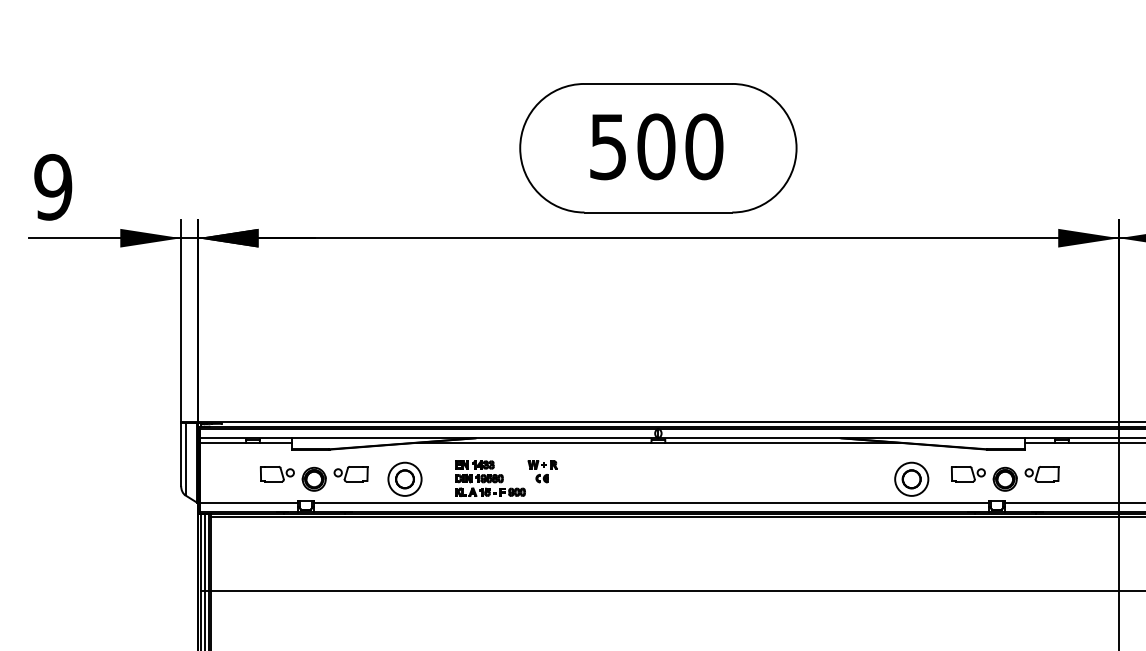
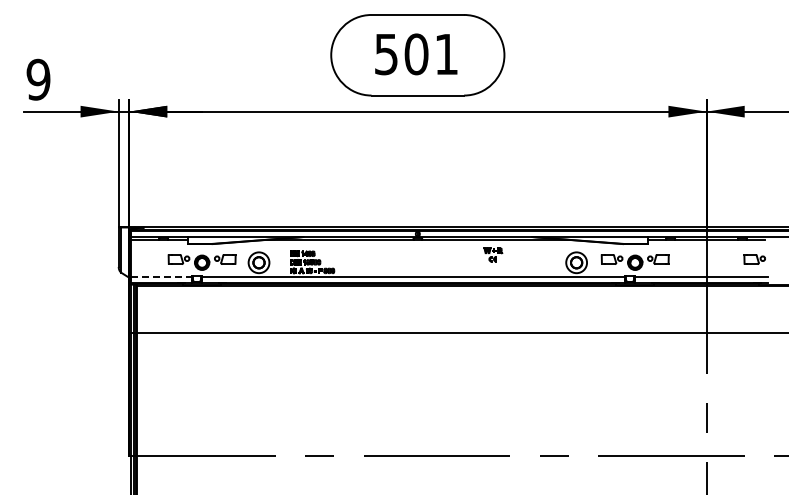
text: (704, 147) -> (446, 54), 500 -> 501
part: (542, 470) -> (493, 254), moved
line: (249, 502) -> (161, 277), solid -> dashed

